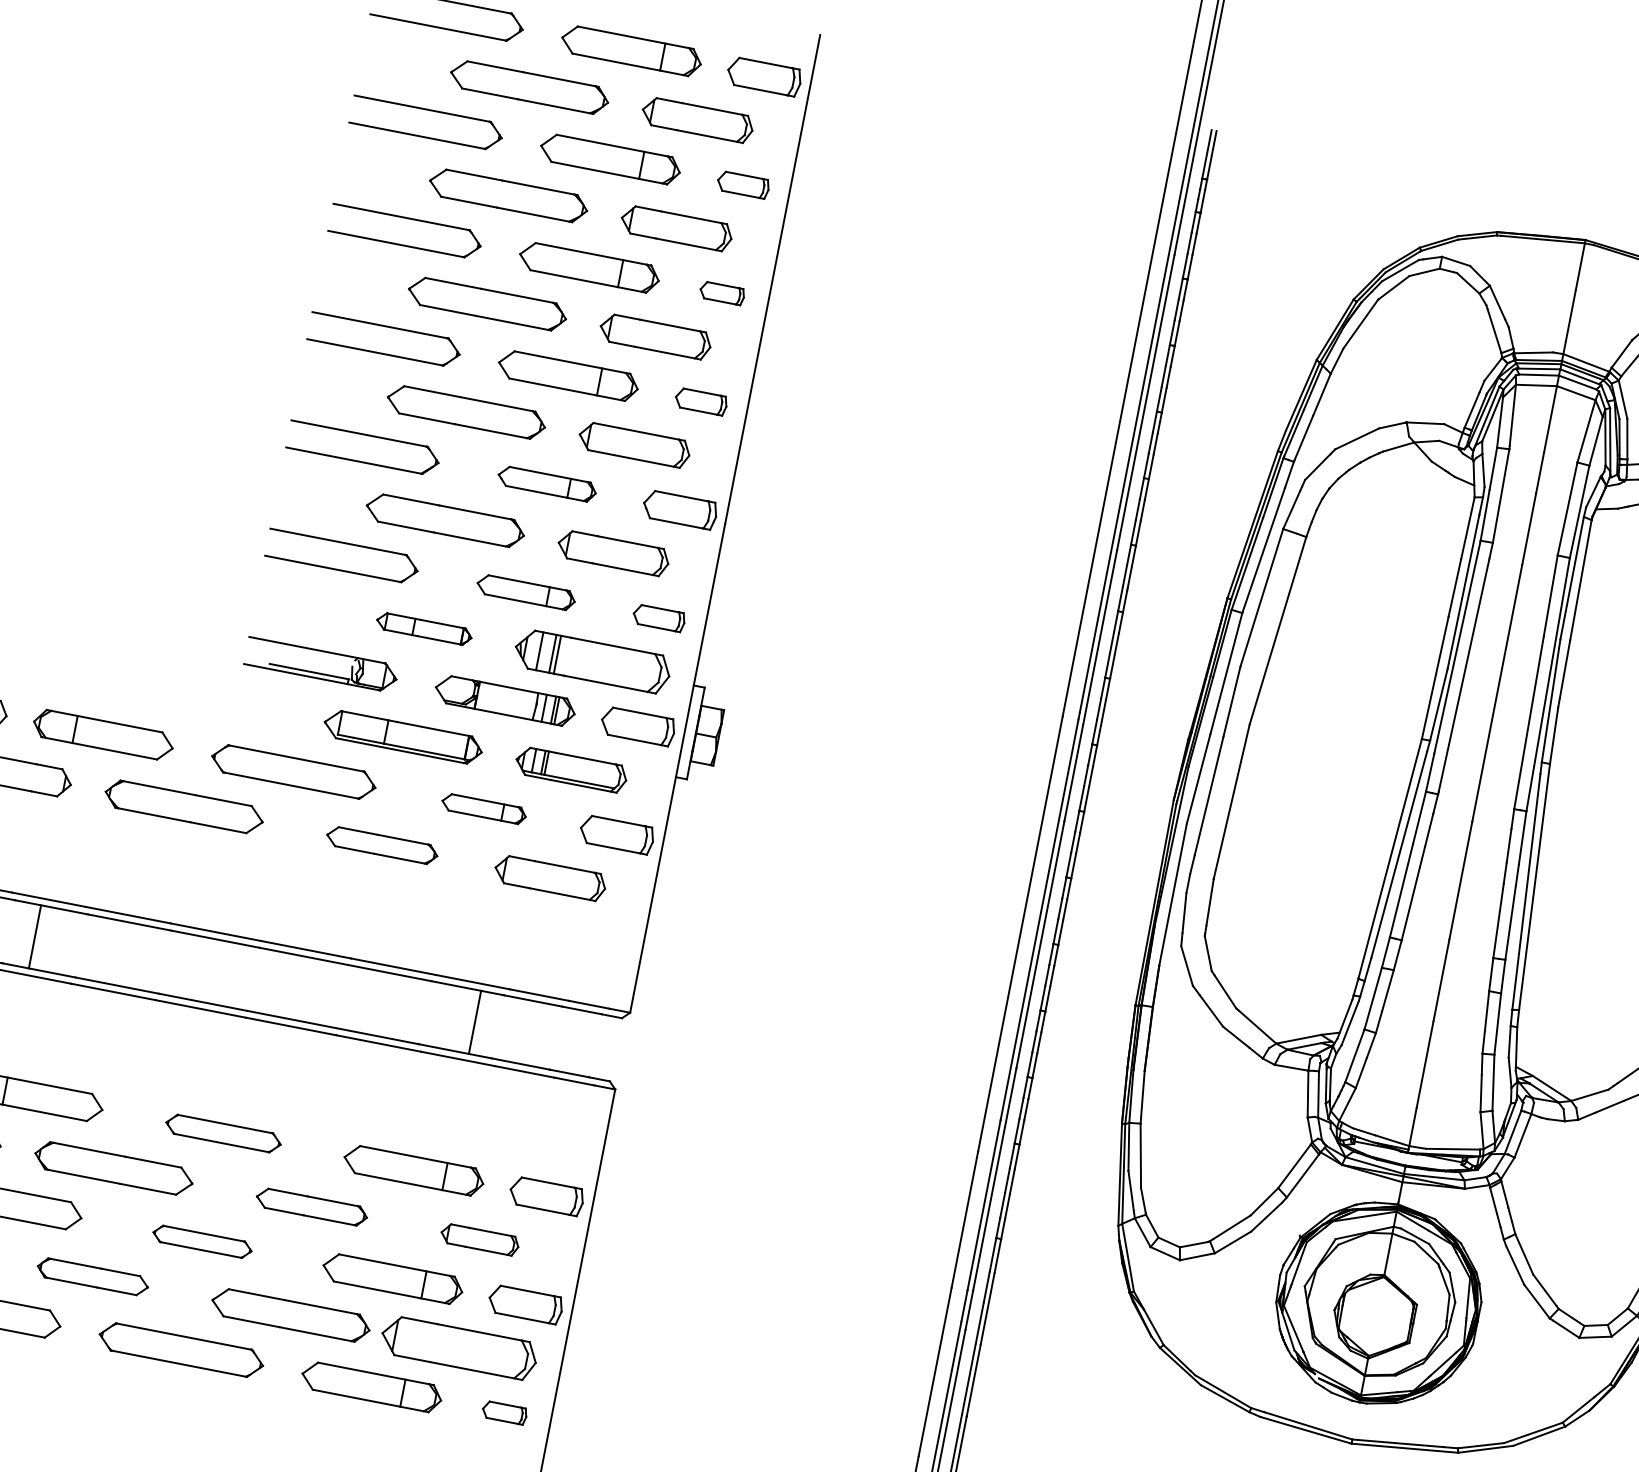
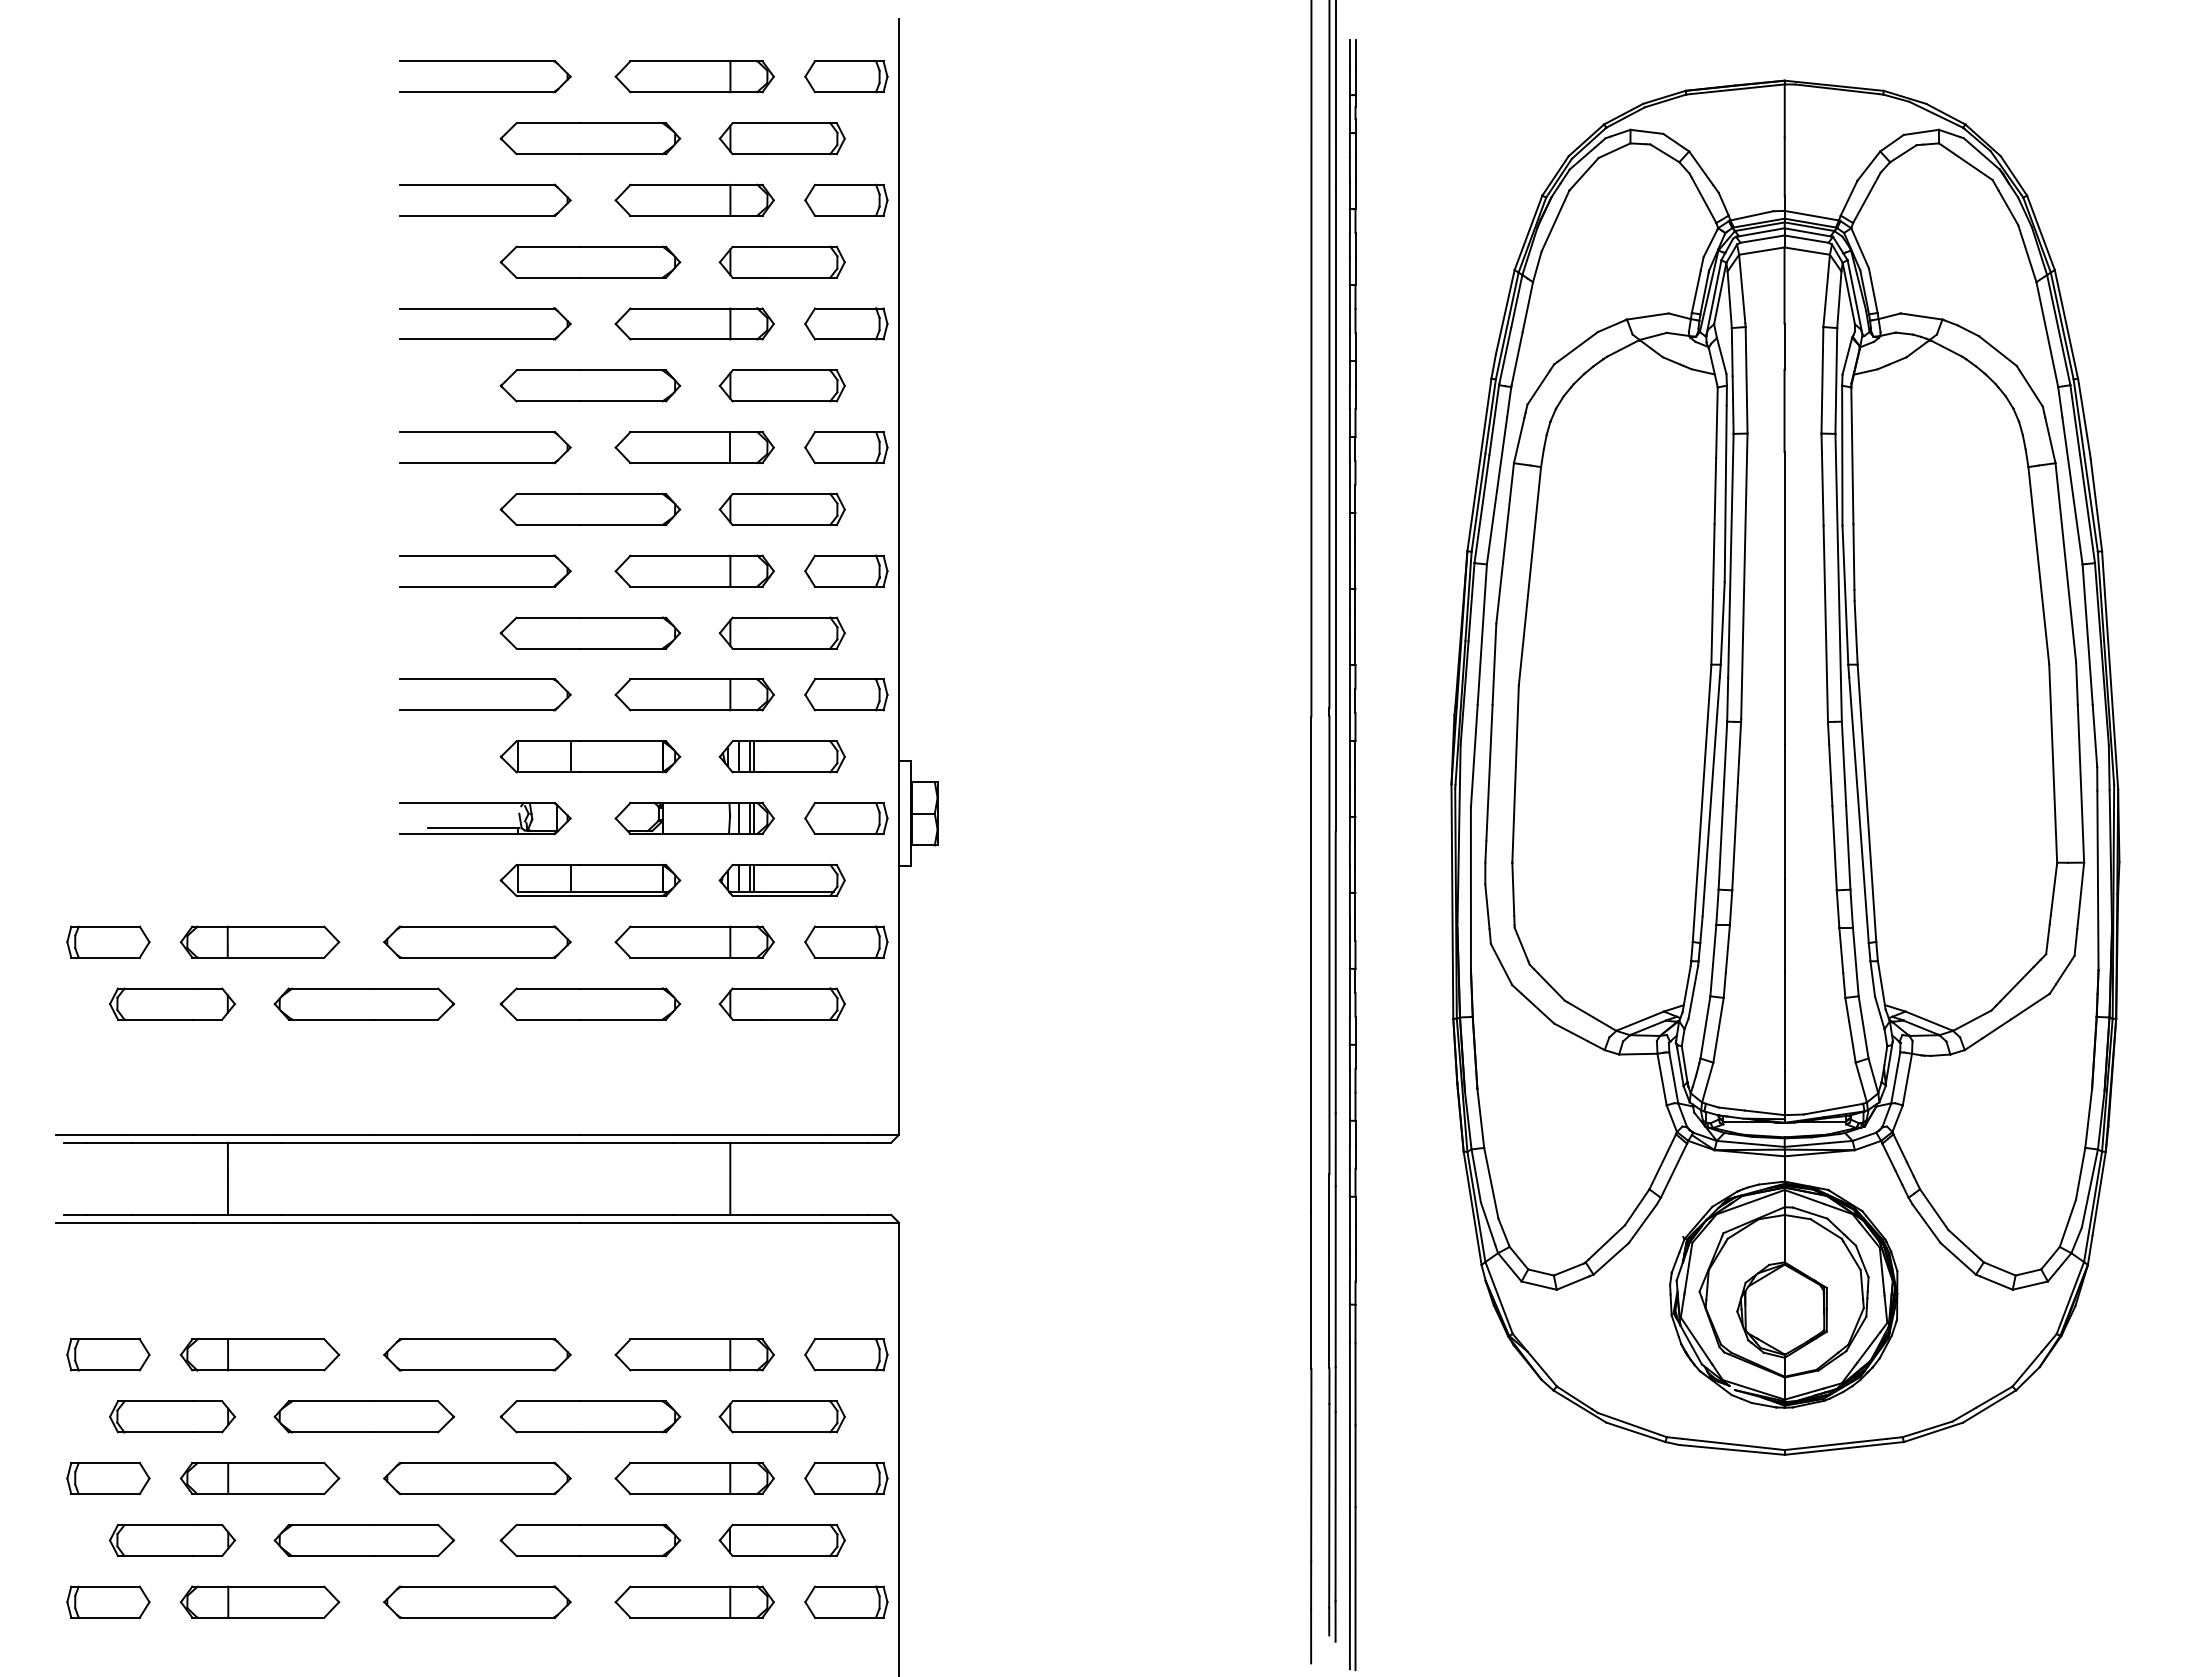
part: (743, 184) -> (846, 199), size x1.43
part: (722, 292) -> (846, 323), size x1.67
part: (701, 401) -> (846, 447), size x1.43
part: (547, 483) -> (694, 570), size x1.43
part: (526, 592) -> (694, 694), size x1.43
part: (659, 617) -> (846, 694), size x1.43
part: (424, 628) -> (590, 756), size x1.67
part: (591, 661) -> (781, 756), size x0.71
part: (484, 808) -> (694, 941), size x1.67
part: (382, 845) -> (590, 1003), size x1.43
part: (223, 1133) -> (477, 1354), size x1.43
part: (312, 1206) -> (590, 1416), size x1.43
part: (479, 1239) -> (781, 1416), size x1.43
part: (202, 1241) -> (477, 1478), size x1.67
part: (93, 1276) -> (364, 1540), size x1.43
part: (458, 1347) -> (781, 1540), size x0.71
part: (504, 1412) -> (846, 1601), size x1.67

